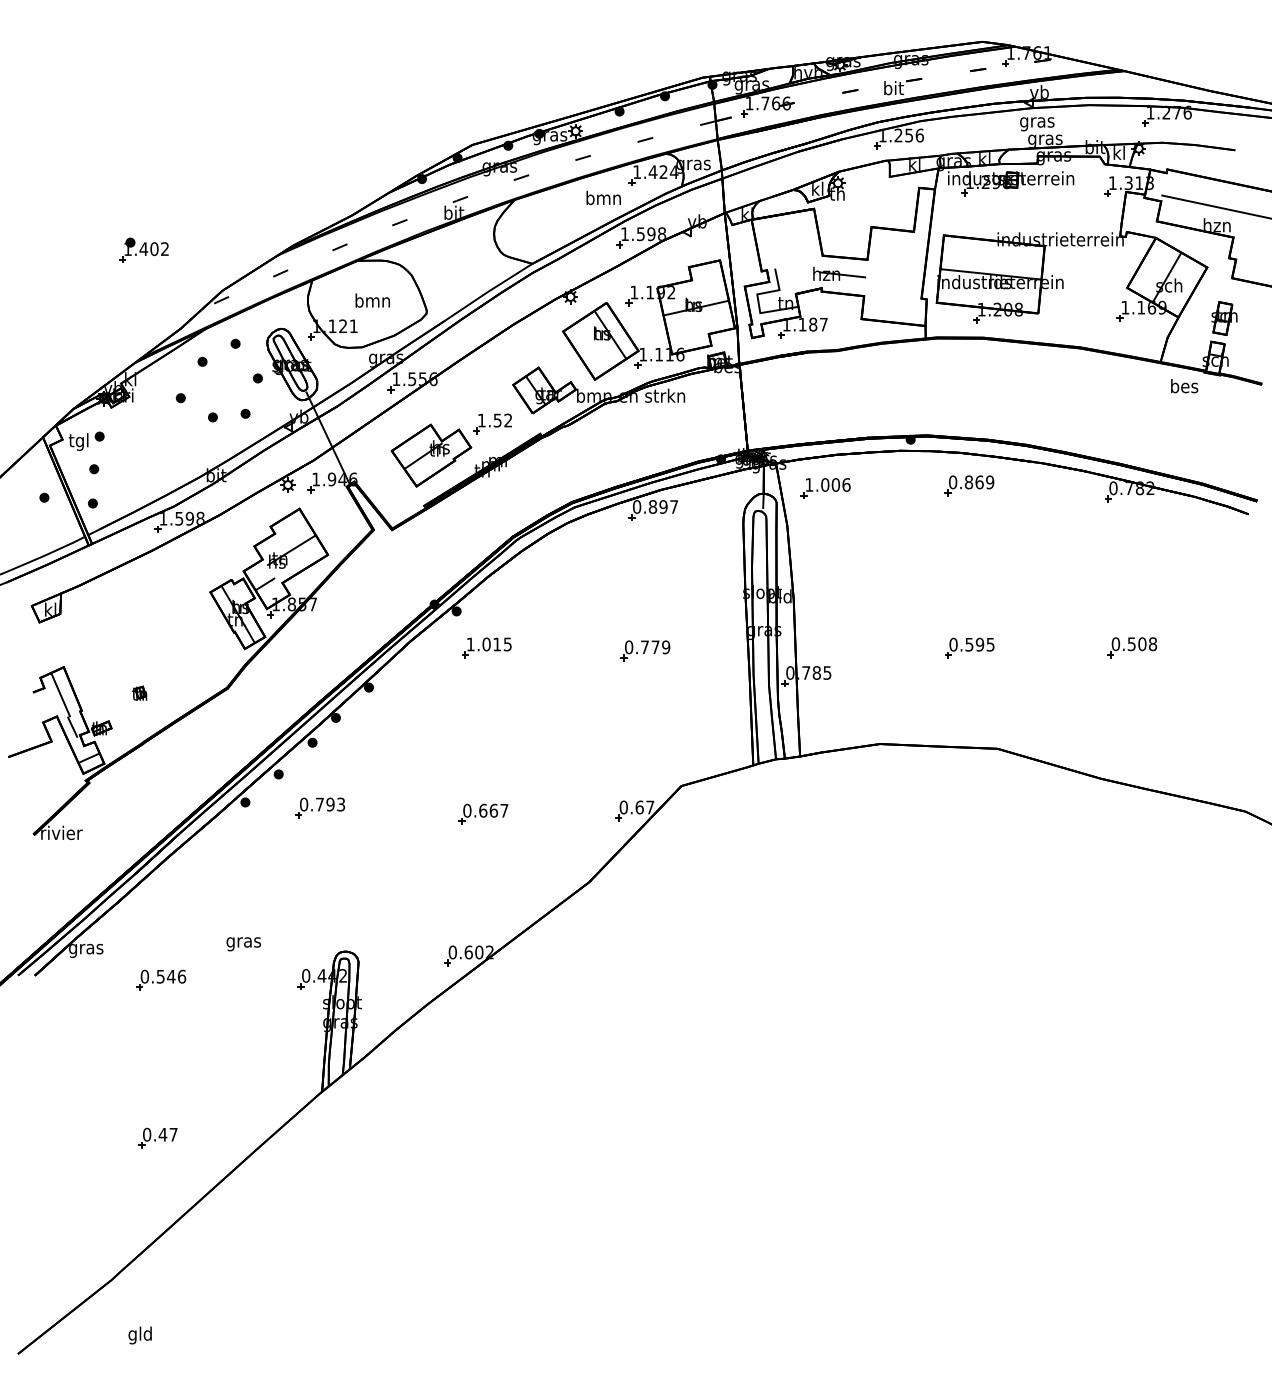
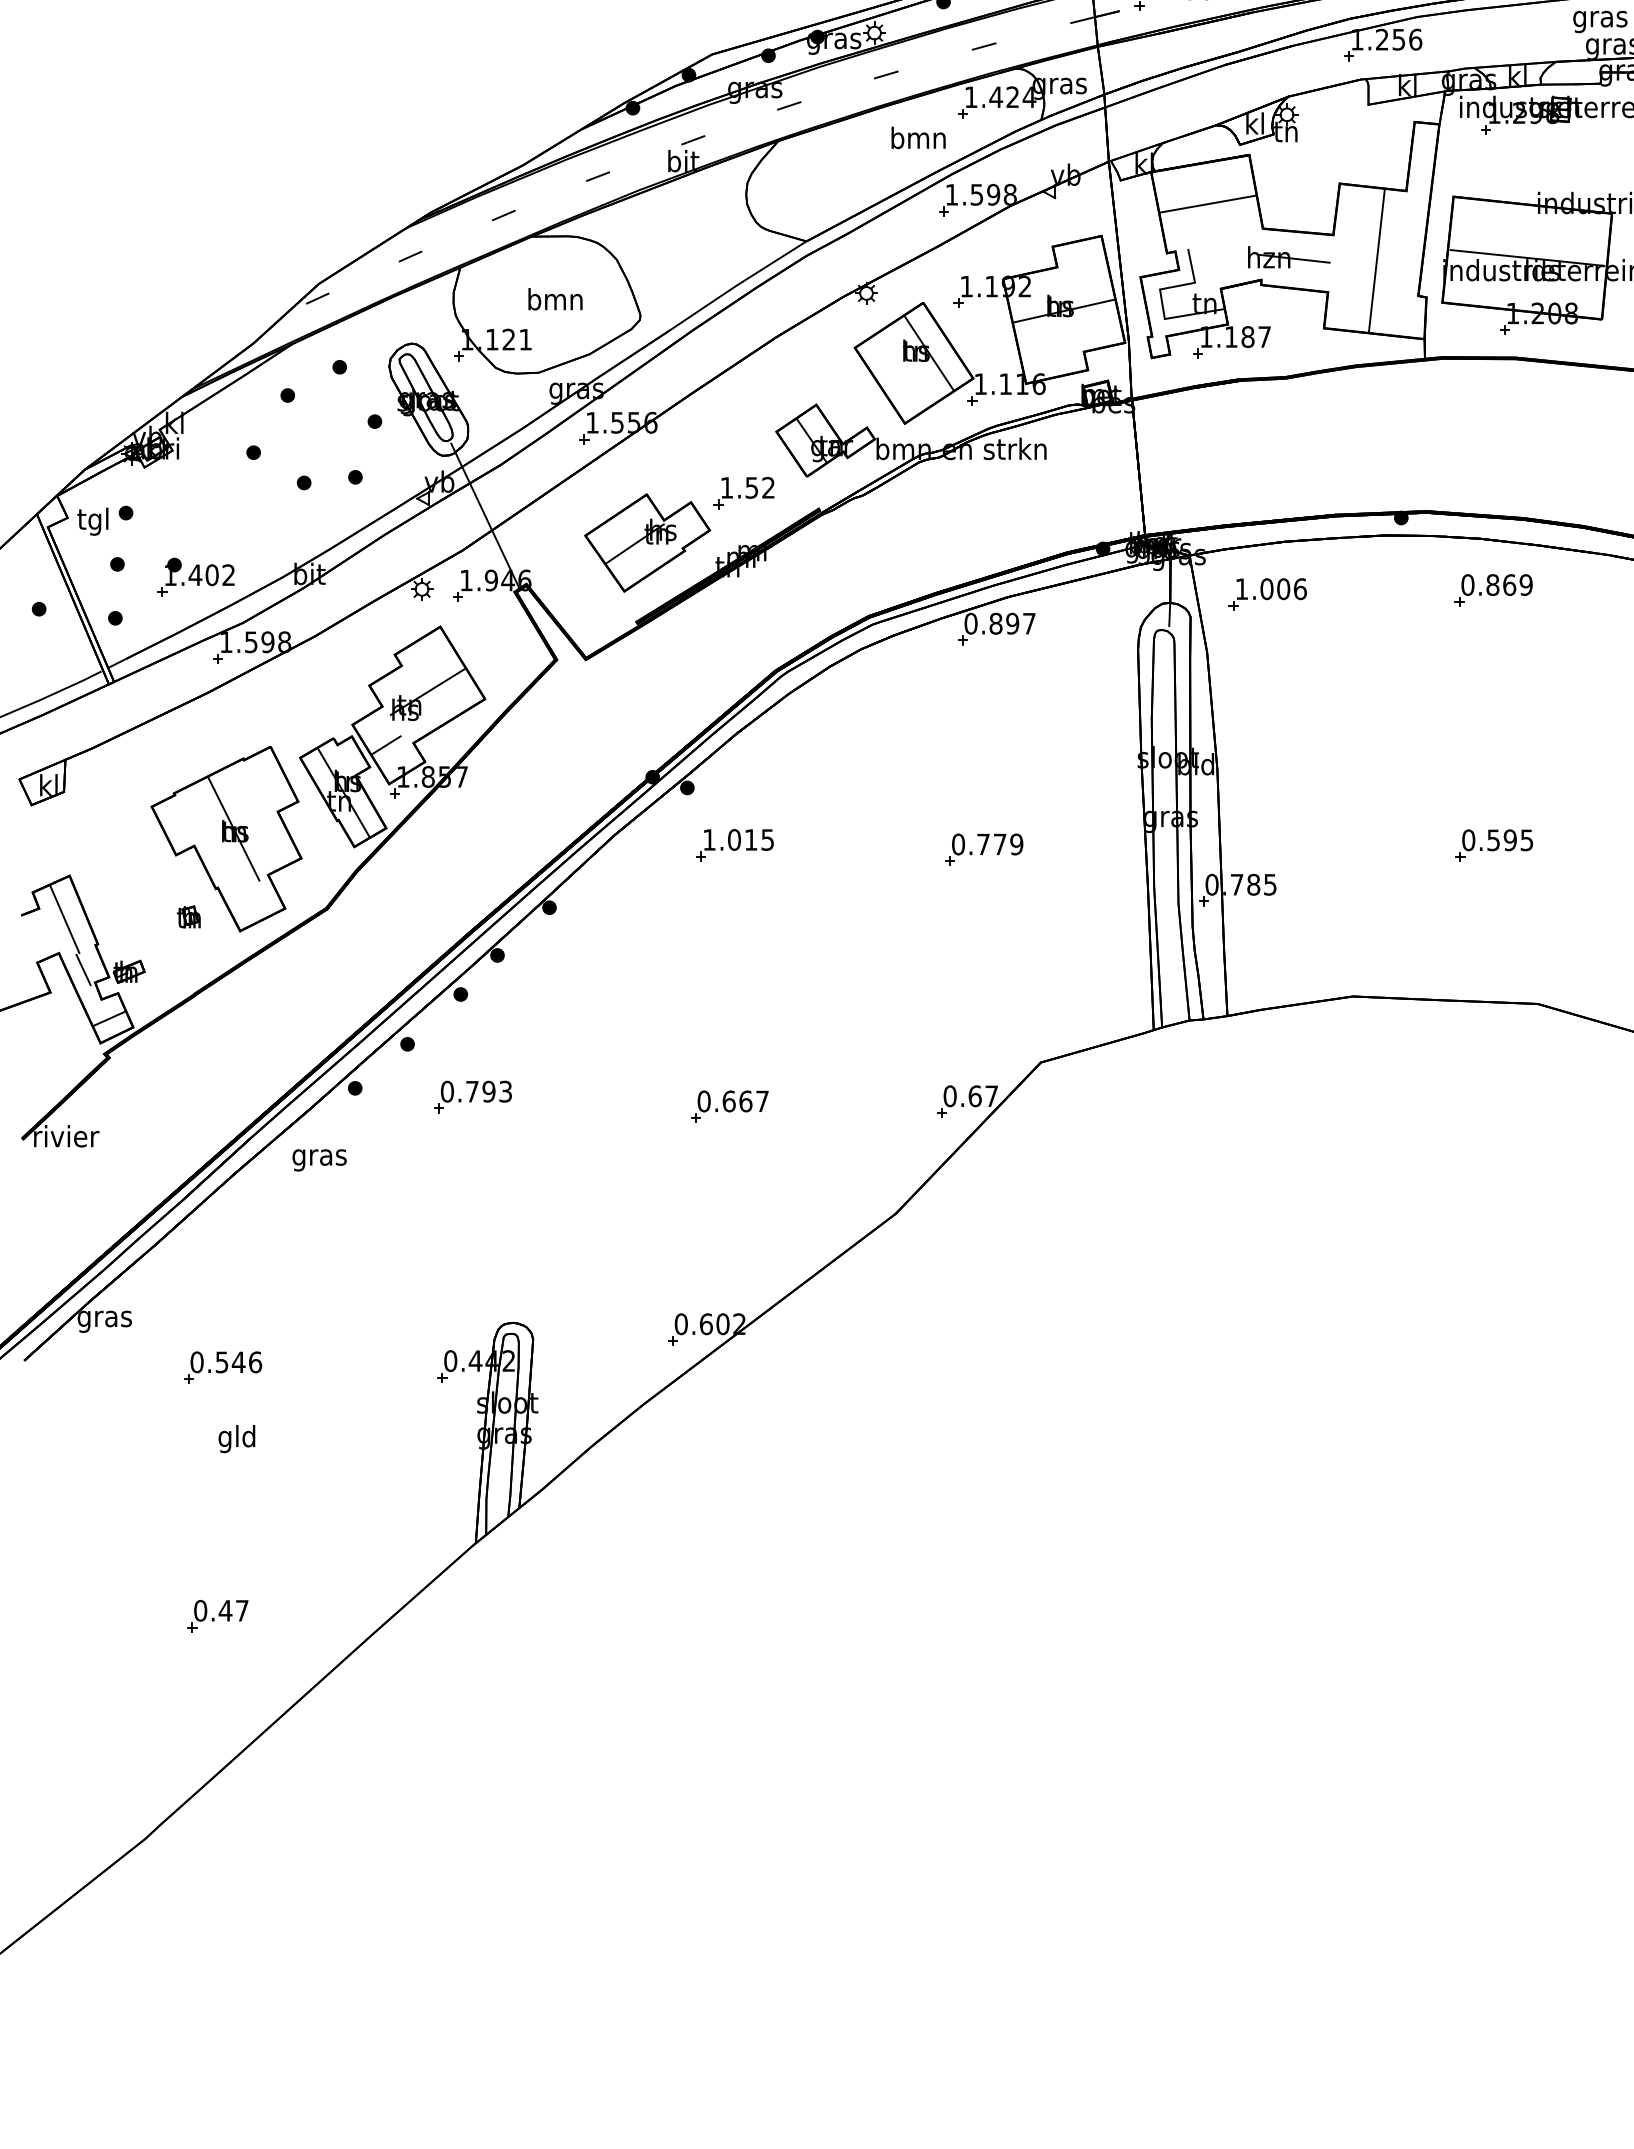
line: (787, 239) -> (1207, 203), added
part: (143, 249) -> (194, 575), moved
line: (895, 275) -> (1377, 259), added
part: (163, 643) -> (226, 838), added
text: (243, 944) -> (319, 1160), moved
text: (139, 1335) -> (235, 1439), moved

